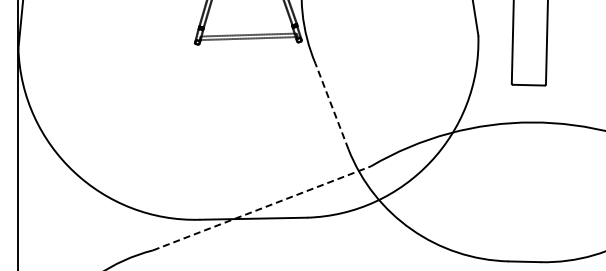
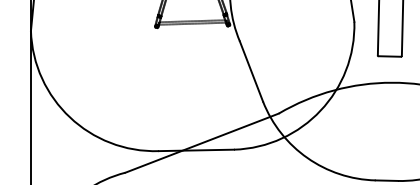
line: (332, 106) -> (251, 71), dashed -> solid
line: (261, 208) -> (201, 143), dashed -> solid

